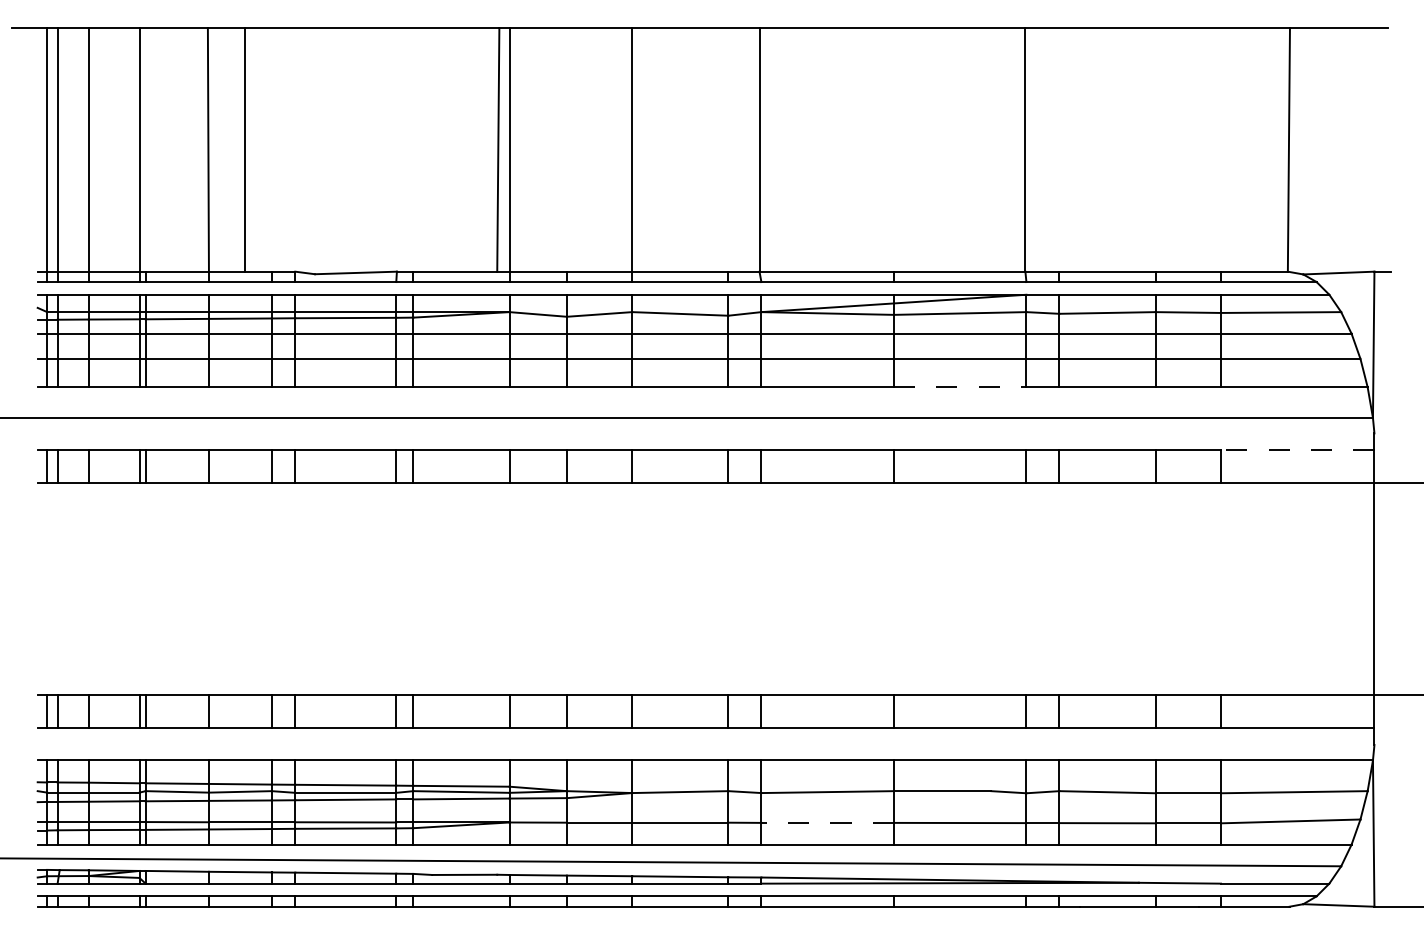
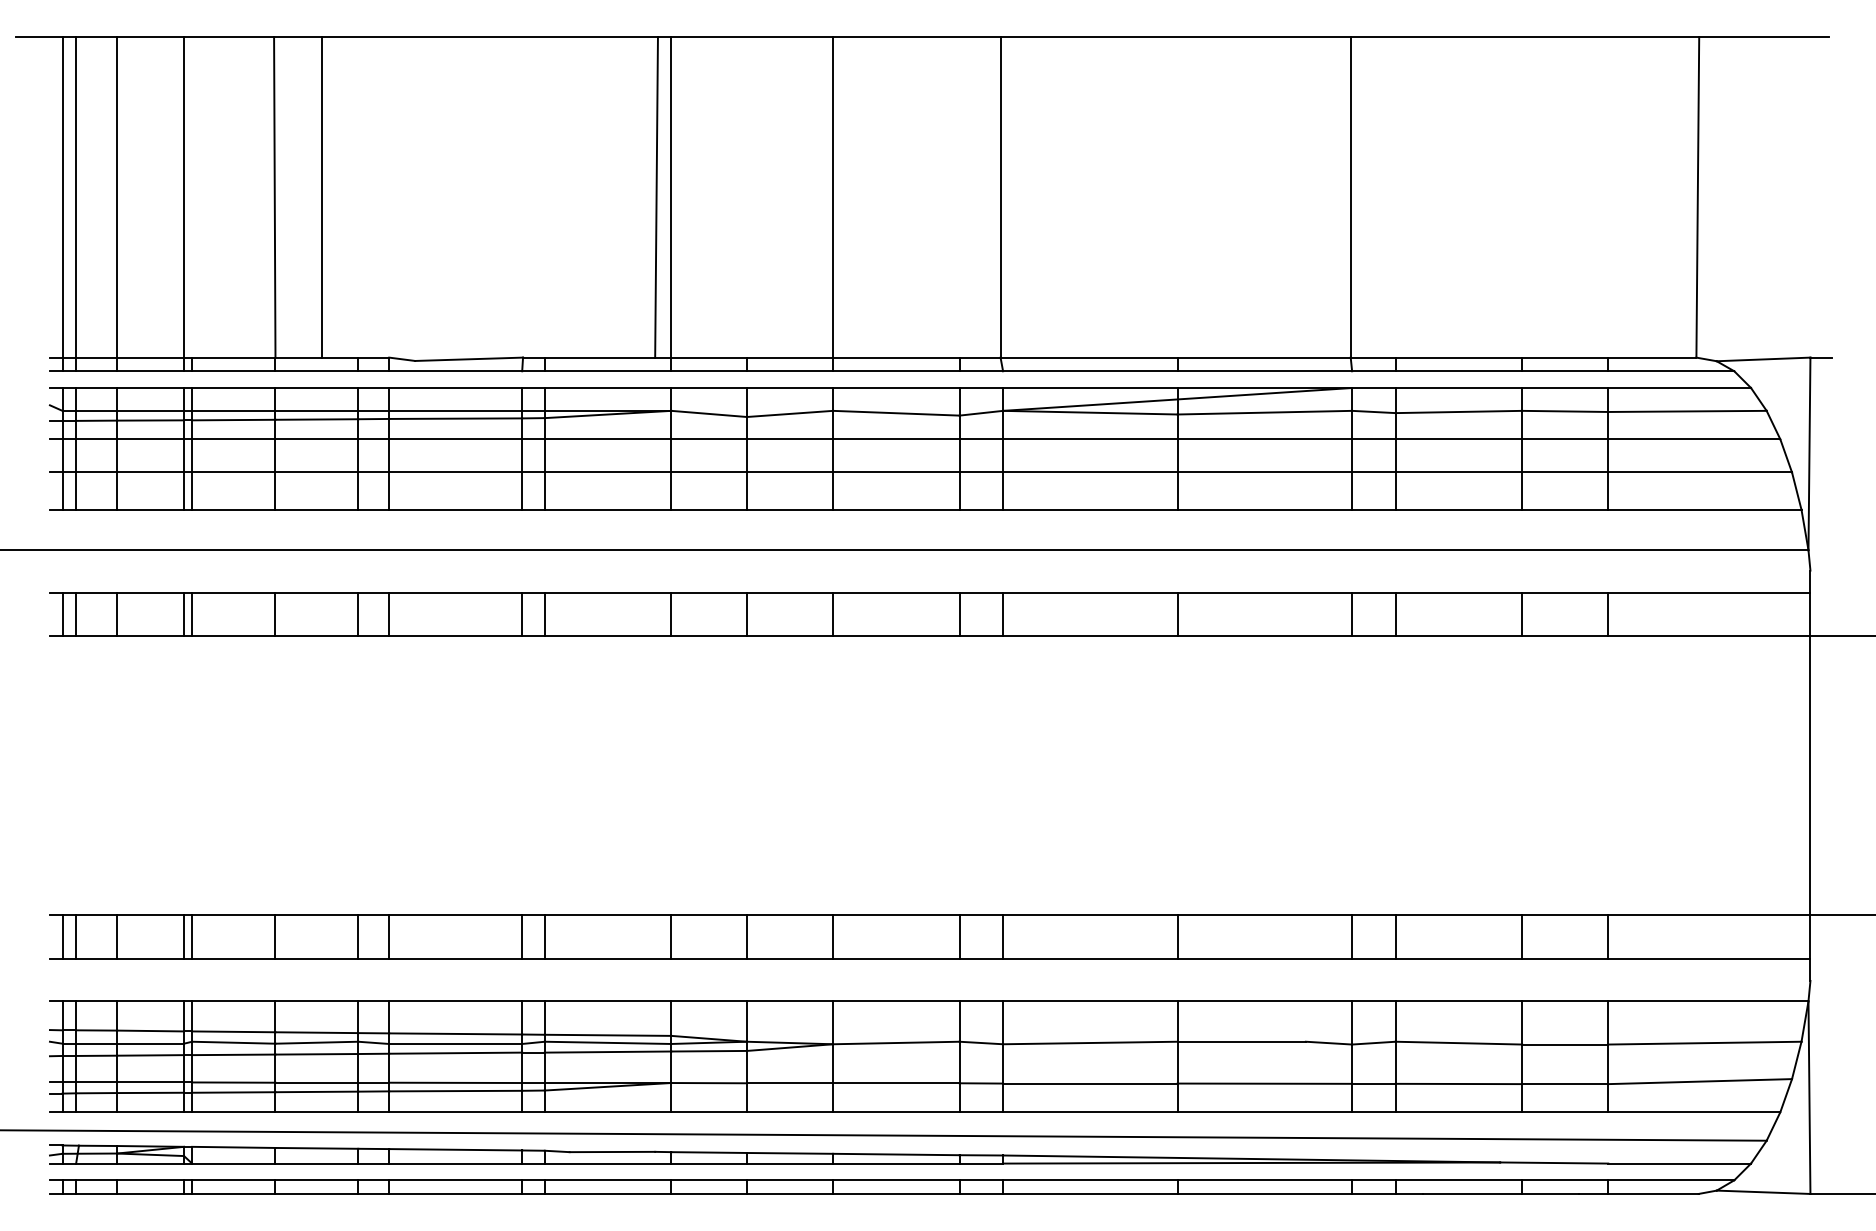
line: (960, 387) -> (1265, 509), dashed -> solid
line: (1297, 450) -> (1708, 592), dashed -> solid
line: (827, 822) -> (1089, 1083), dashed -> solid

